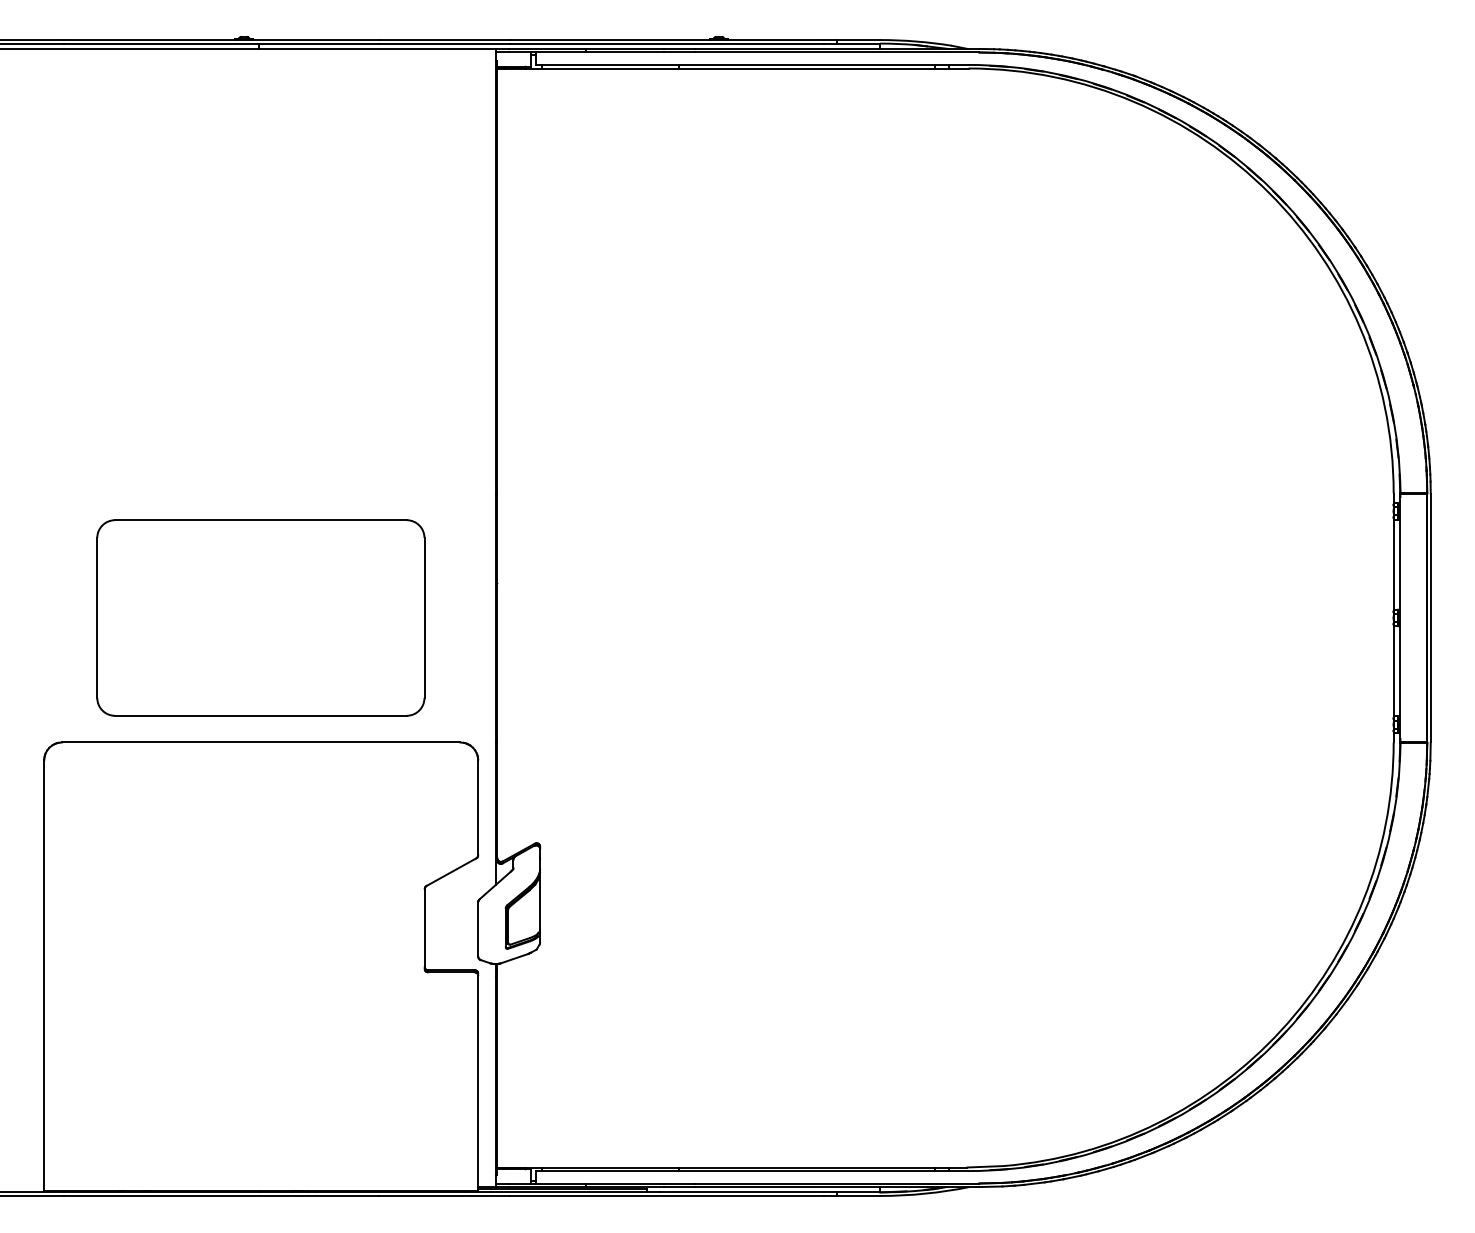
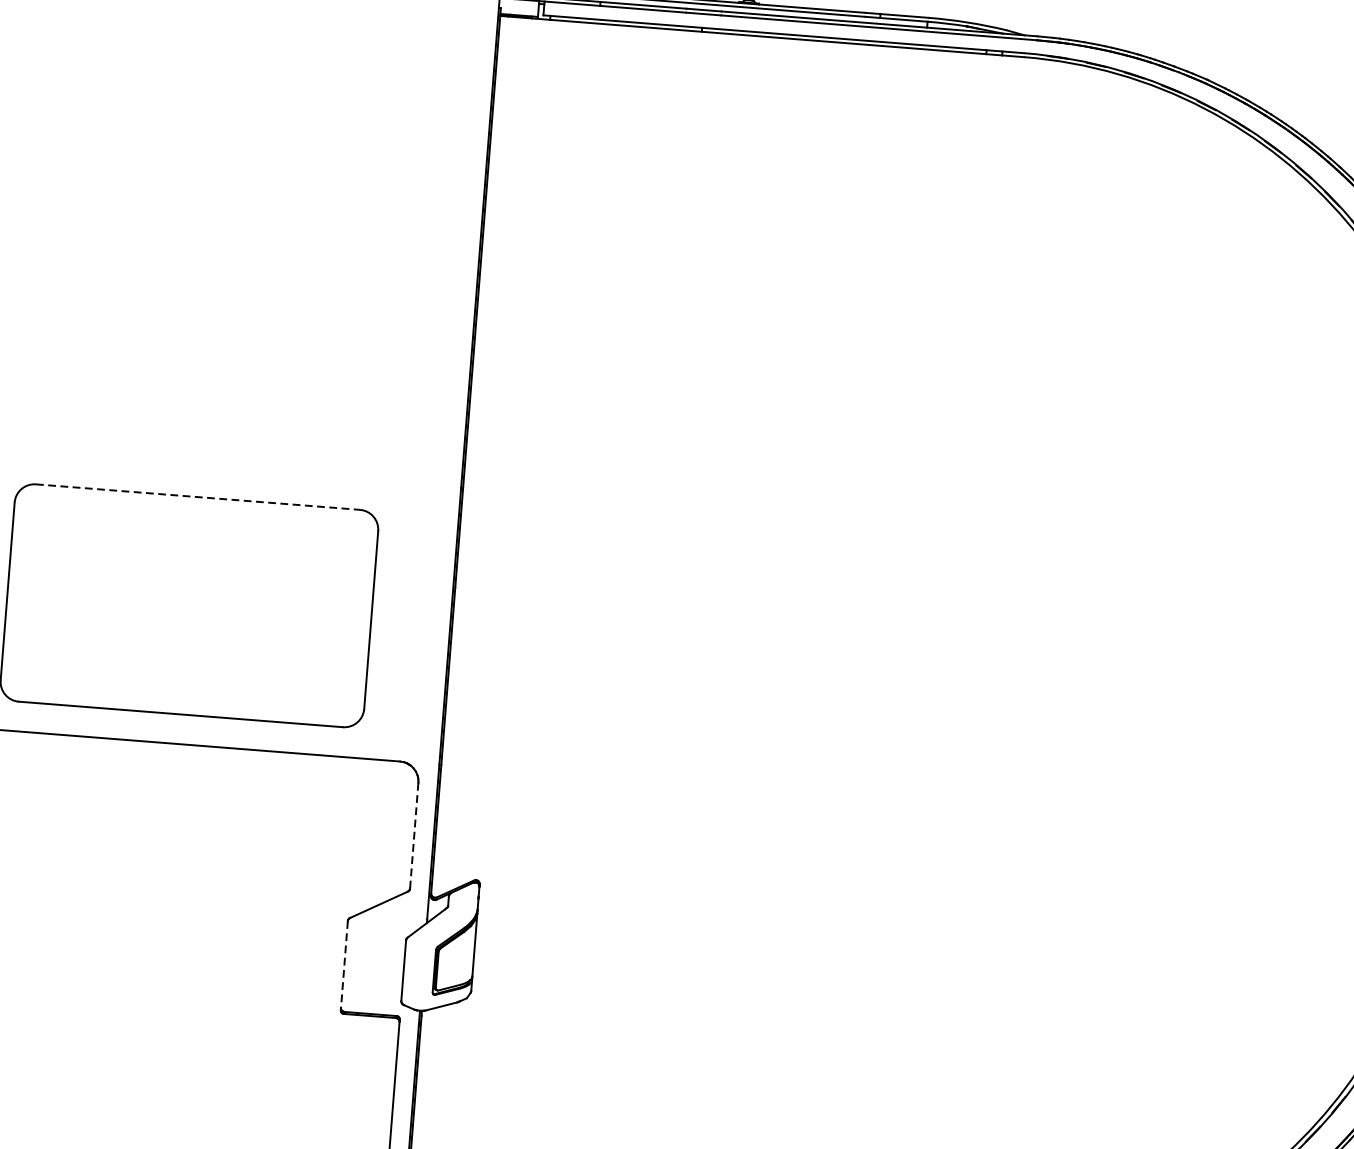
line: (260, 520) -> (197, 497), solid -> dashed
line: (478, 807) -> (414, 835), solid -> dashed
line: (424, 929) -> (343, 966), solid -> dashed

